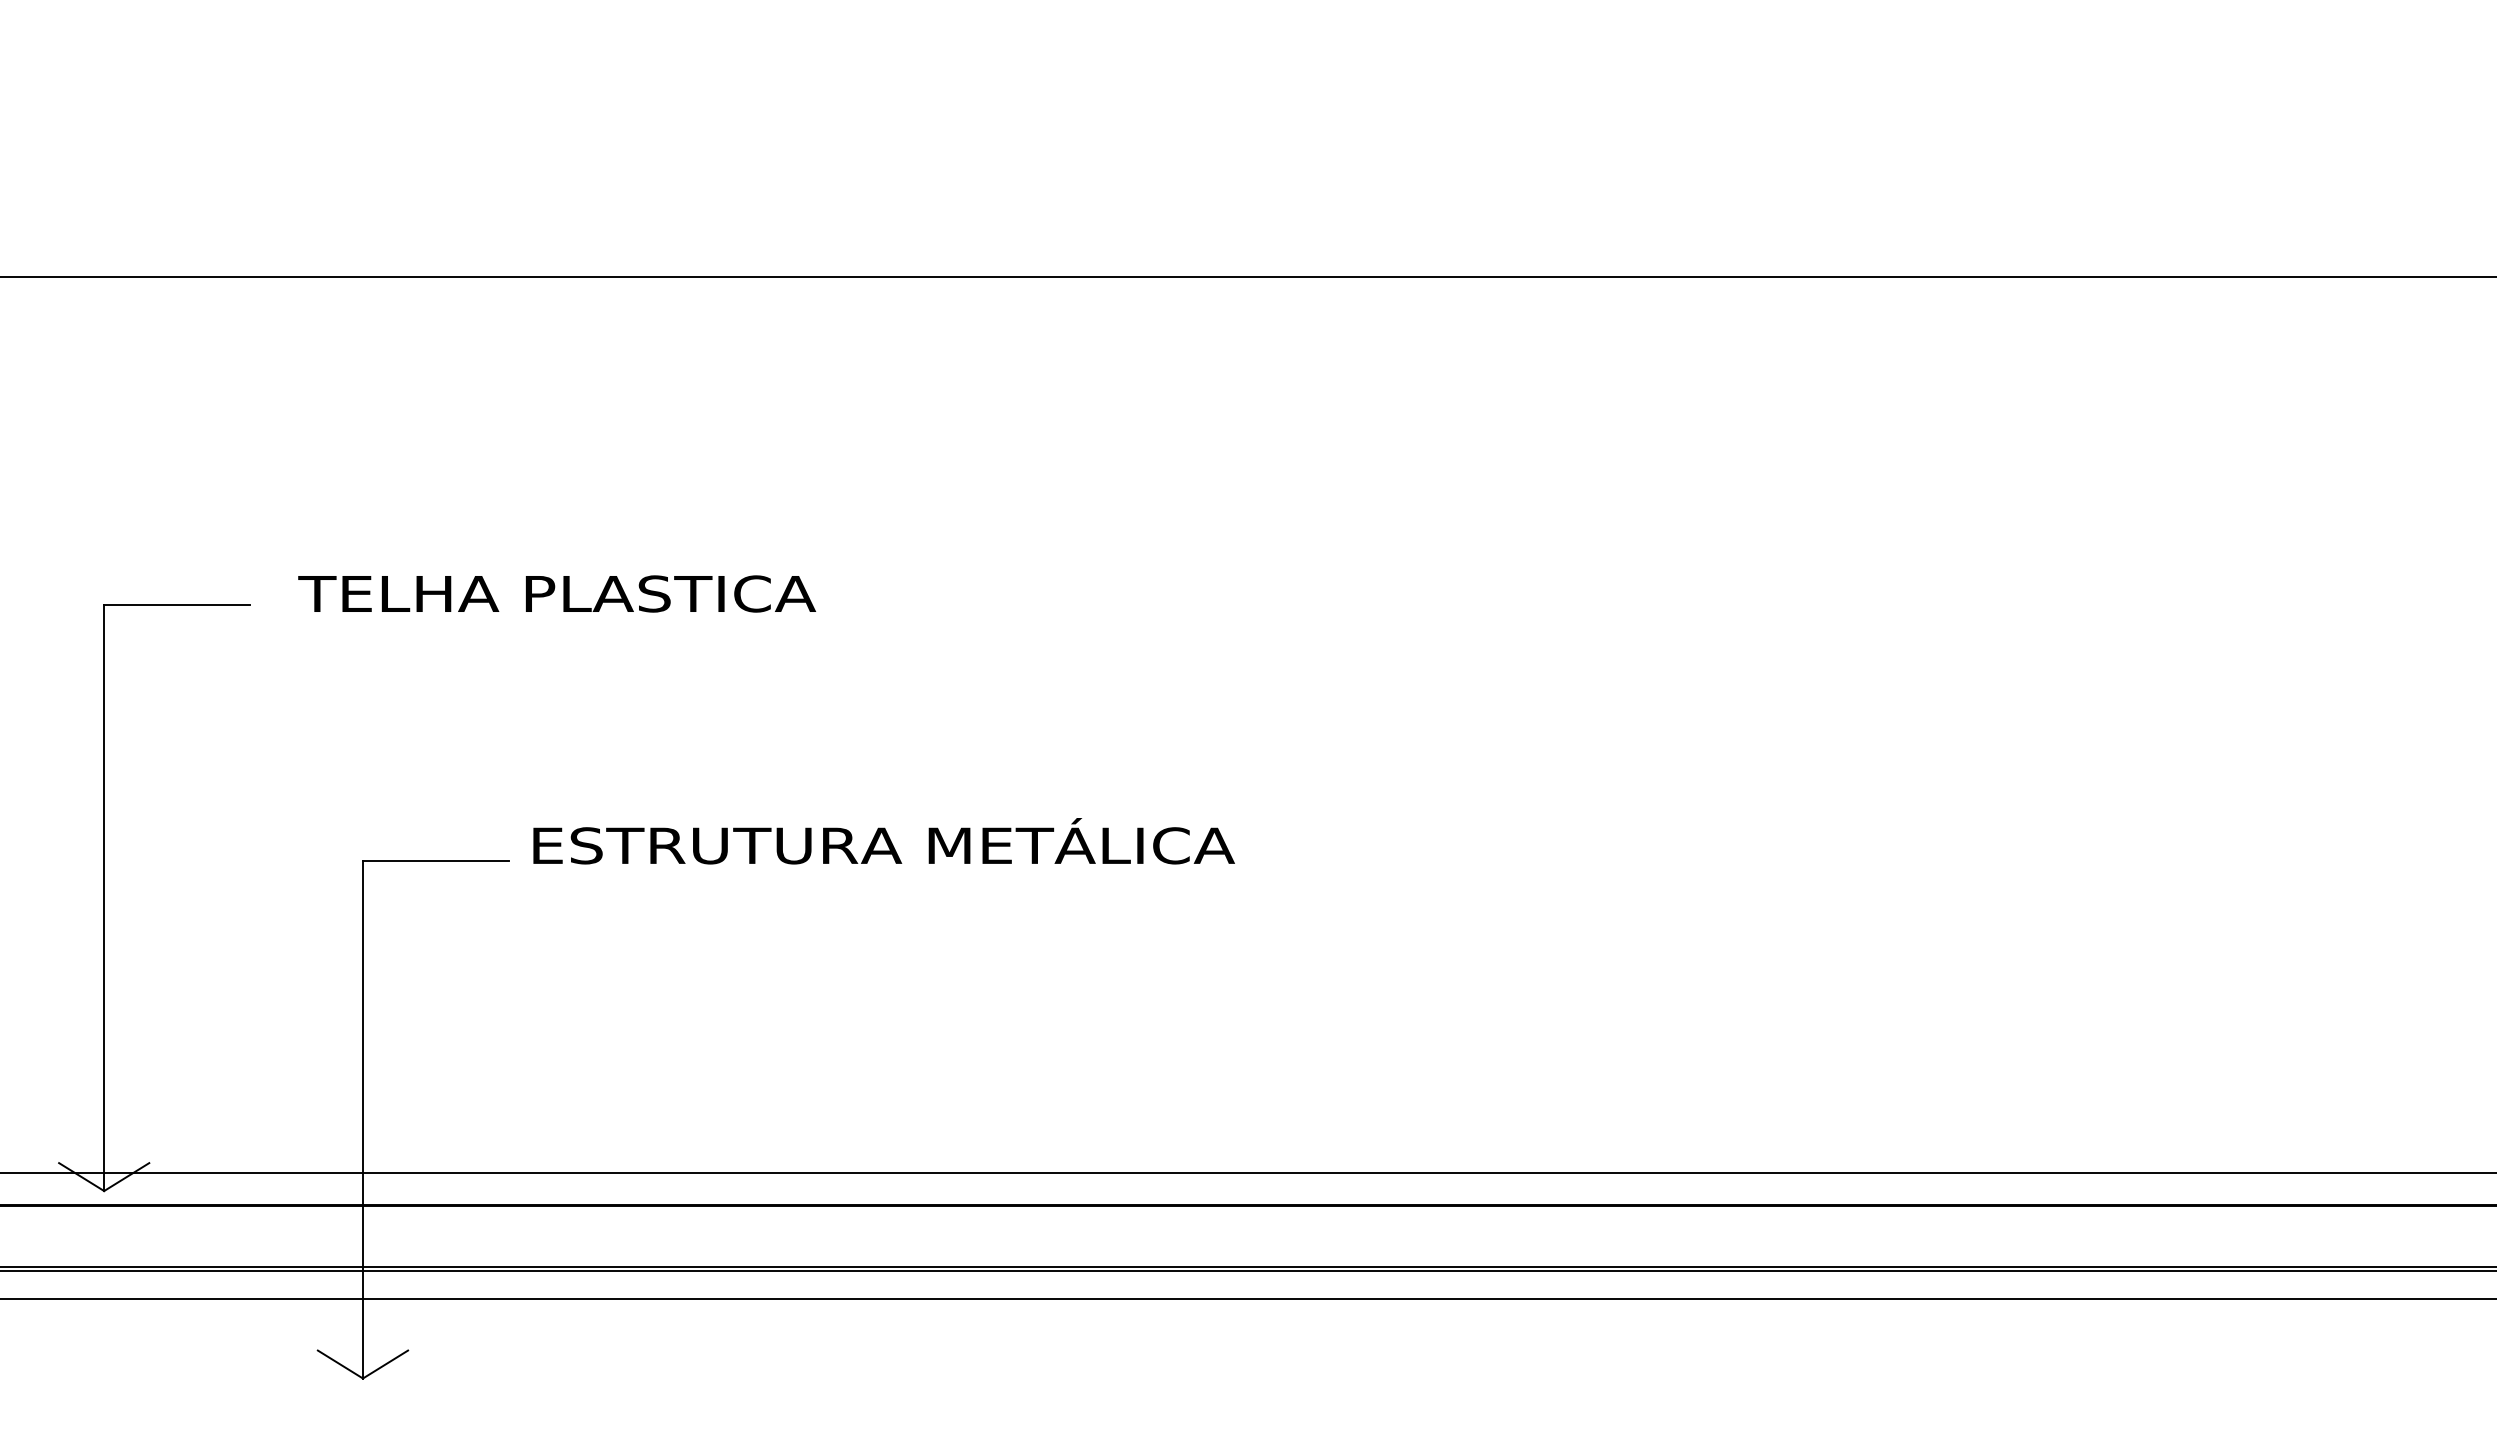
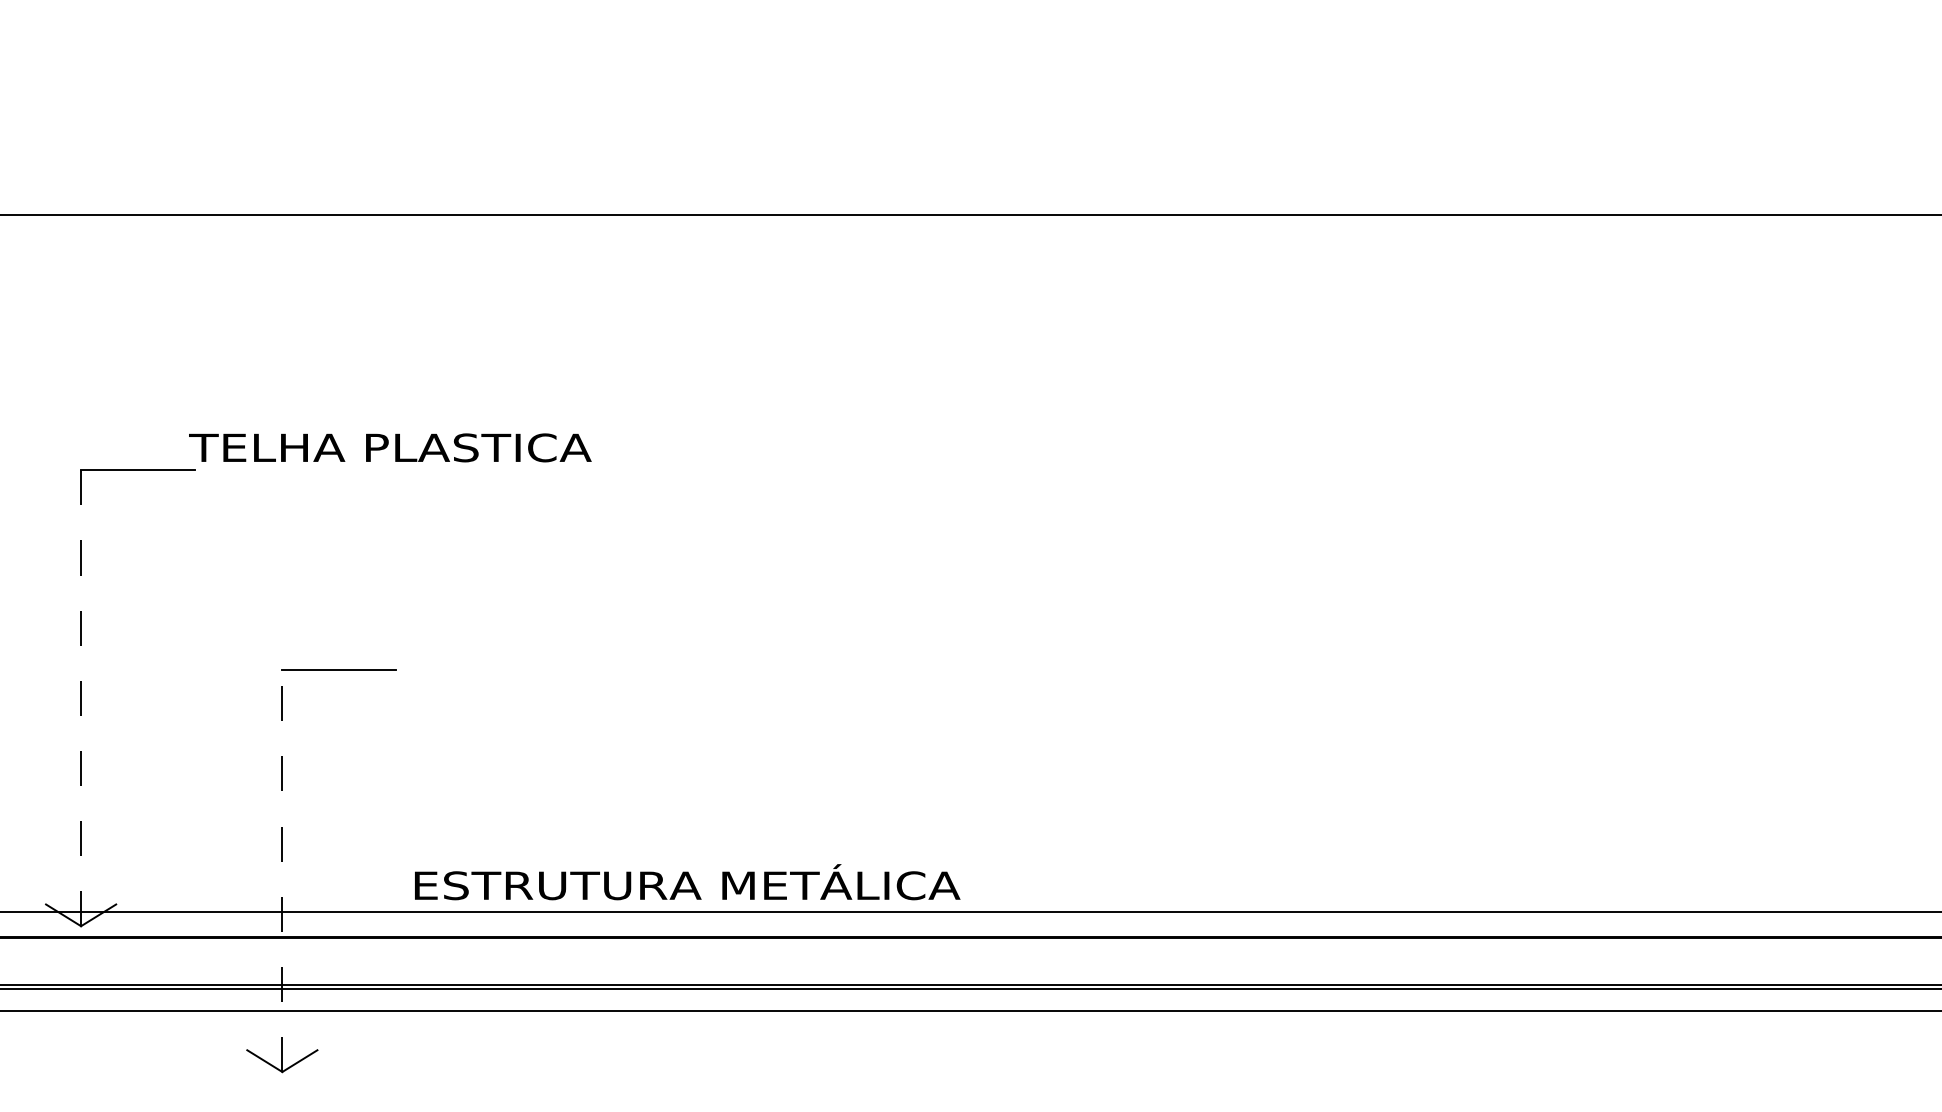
text: (557, 593) -> (390, 447), moved
text: (883, 841) -> (687, 882), moved
line: (104, 898) -> (81, 698), solid -> dashed
line: (363, 1119) -> (282, 870), solid -> dashed

